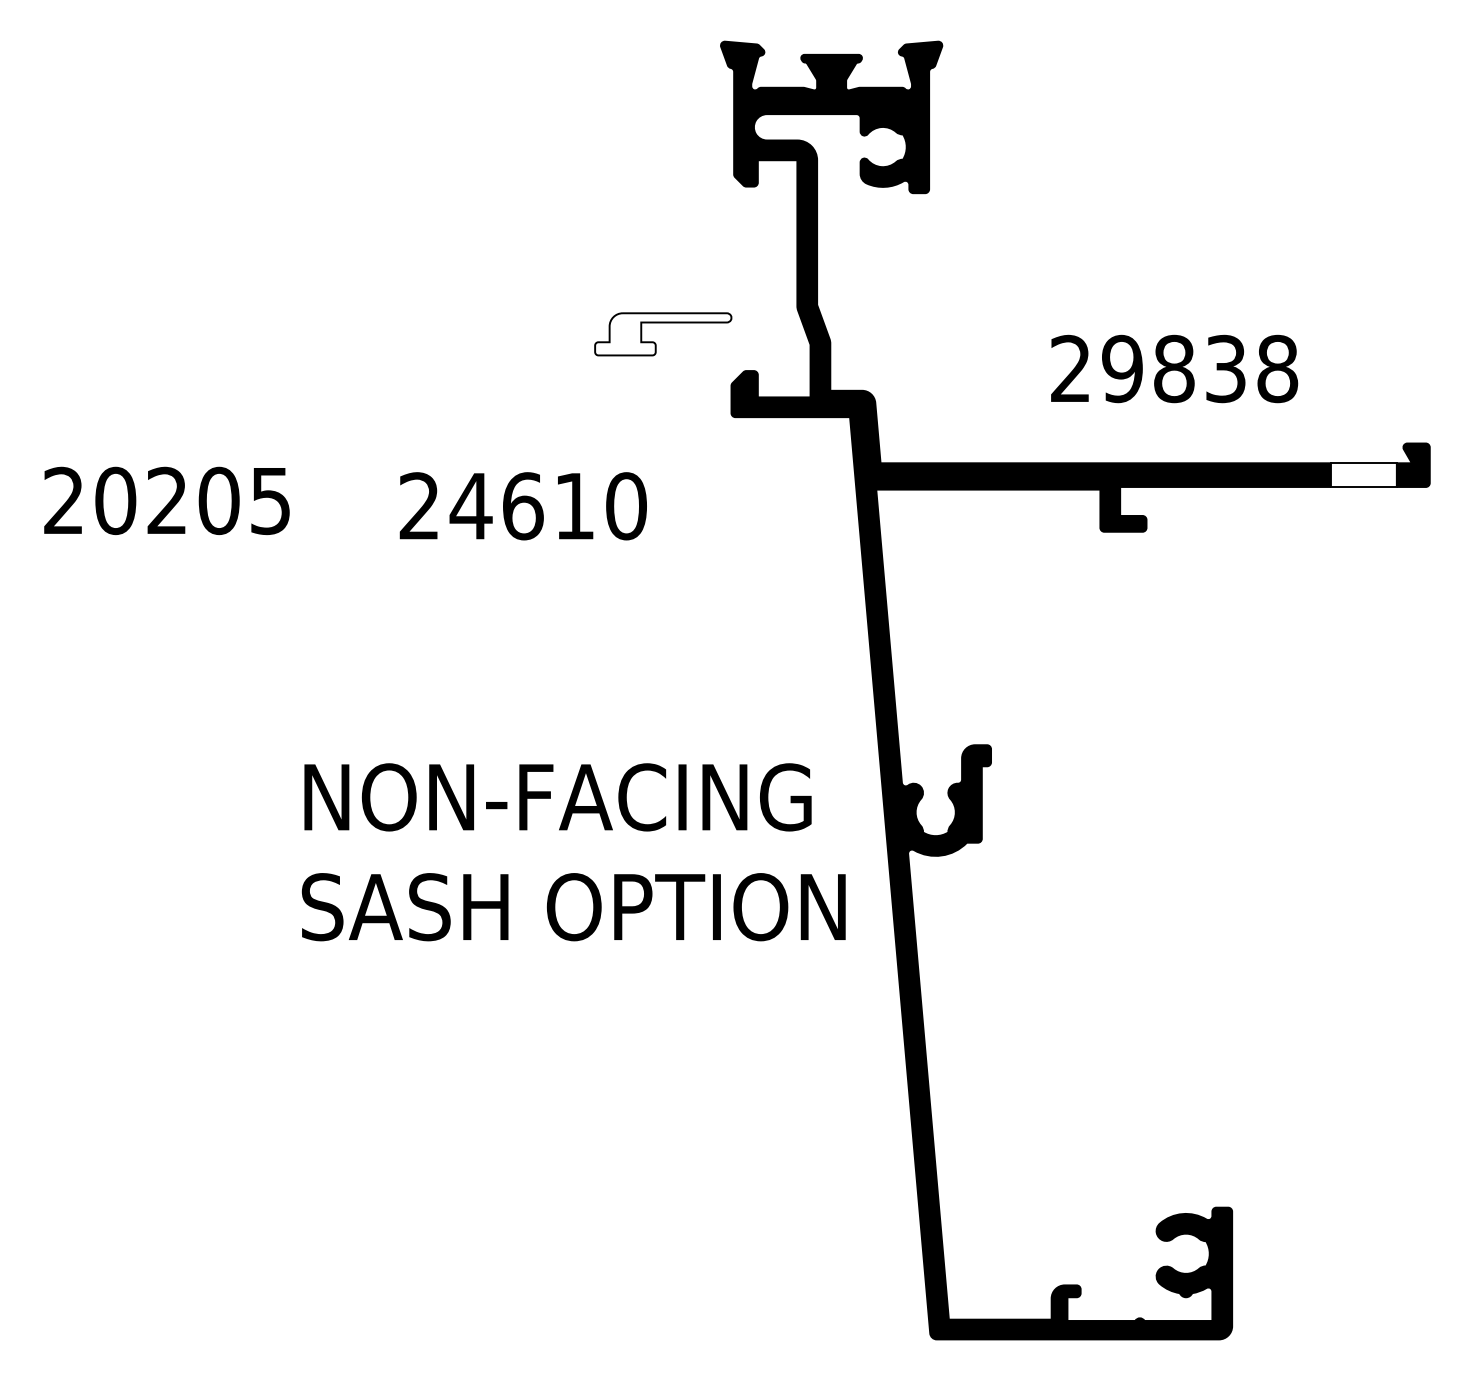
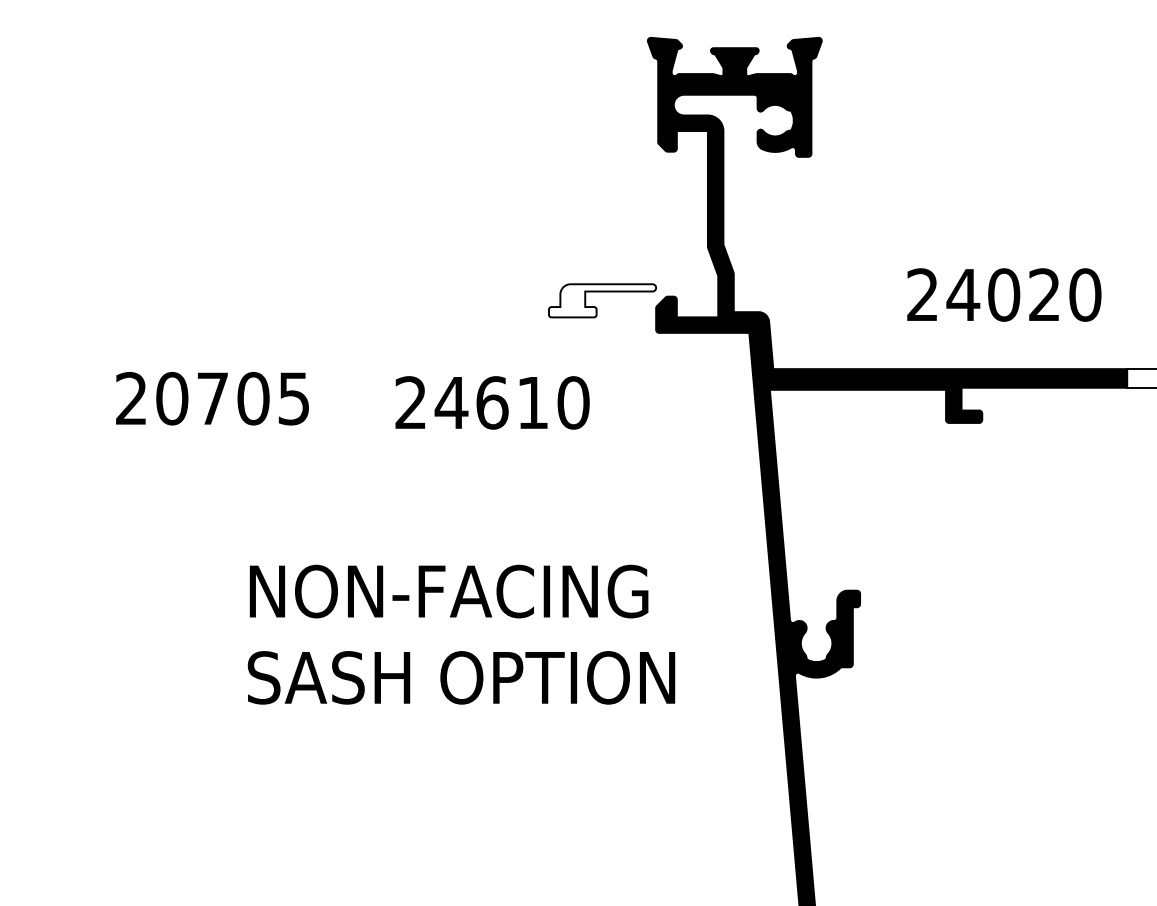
part: (663, 323) -> (602, 292), moved
text: (1199, 368) -> (1023, 294), 29838 -> 24020
text: (166, 499) -> (212, 397), 20205 -> 20705
text: (573, 852) -> (461, 634), moved

